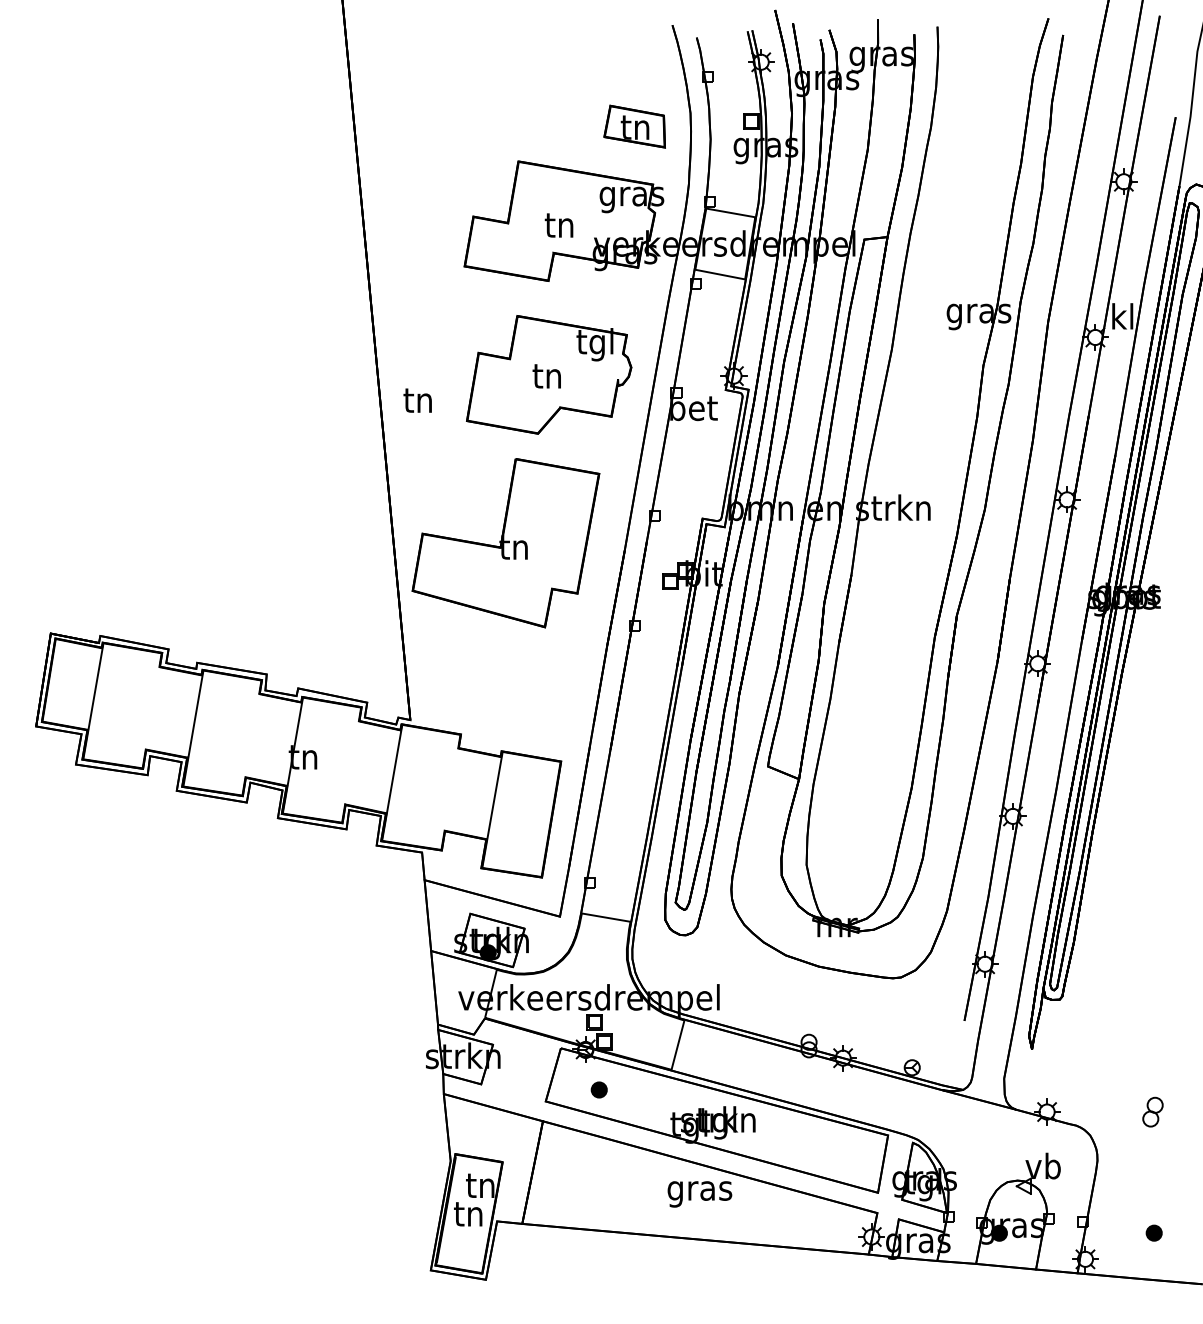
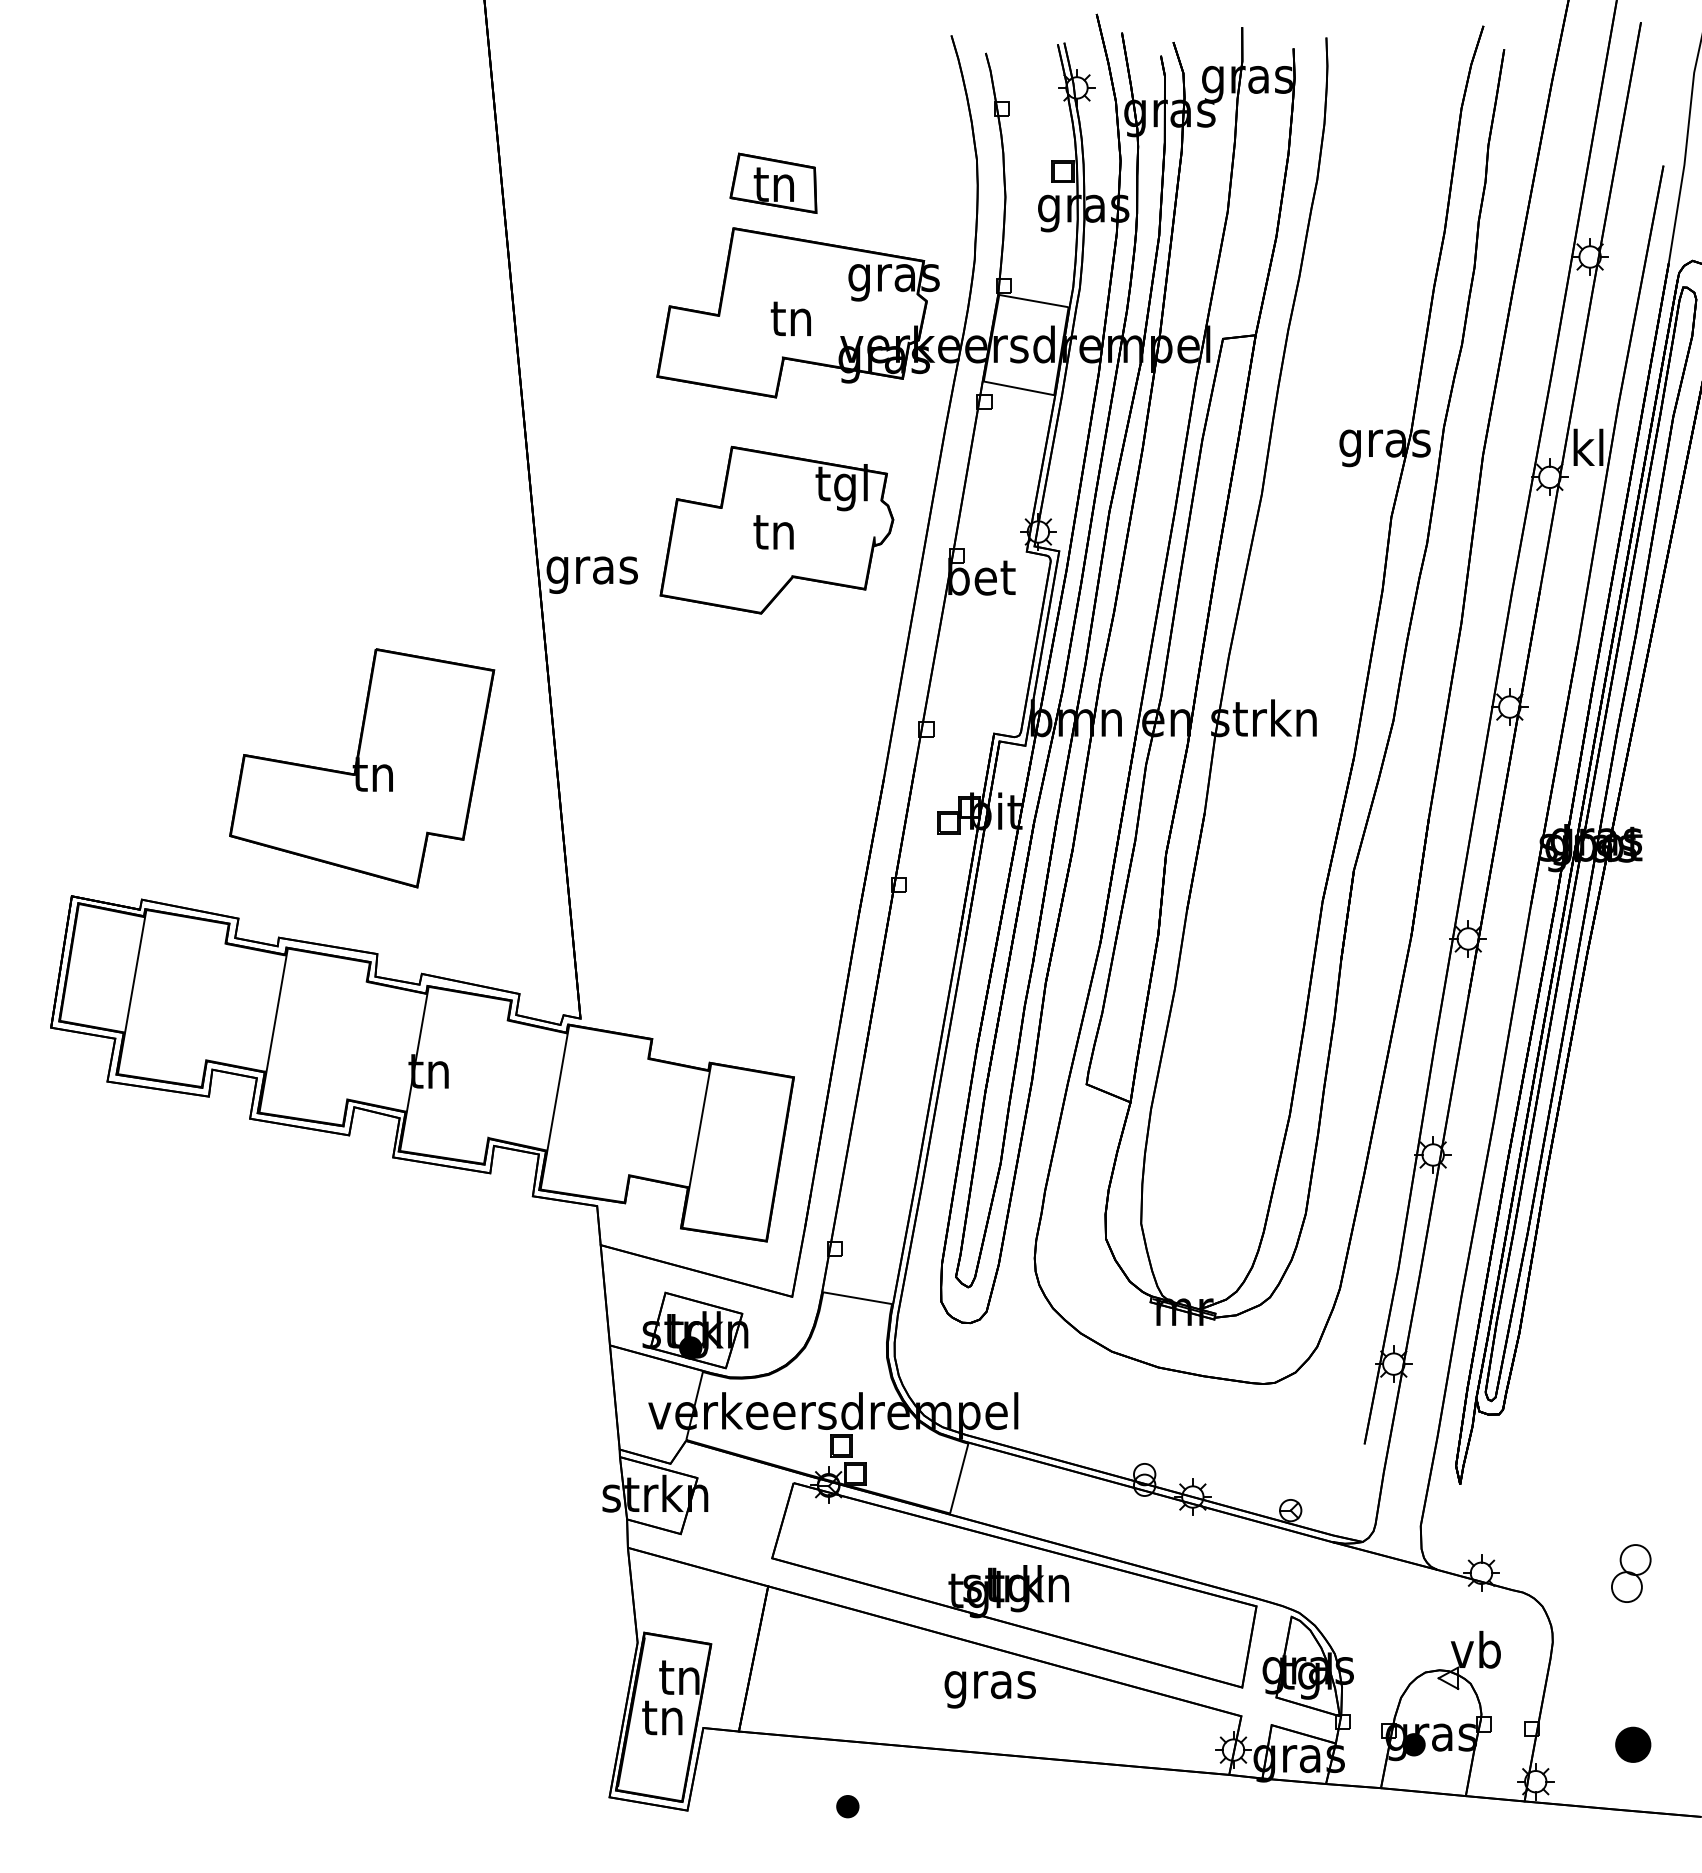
part: (634, 126) -> (773, 183), moved
text: (418, 403) -> (592, 570), tn -> gras
part: (505, 543) -> (361, 768), moved
part: (598, 1089) -> (846, 1805), moved
part: (1152, 1111) -> (1630, 1572), size x1.4
part: (1153, 1232) -> (1632, 1743), size x1.6

